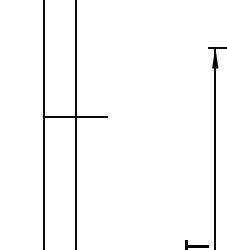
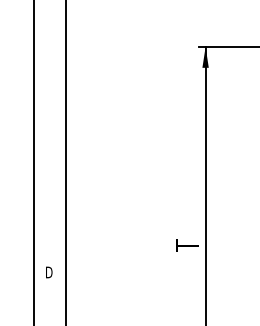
line: (75, 117) -> (65, 116), removed

